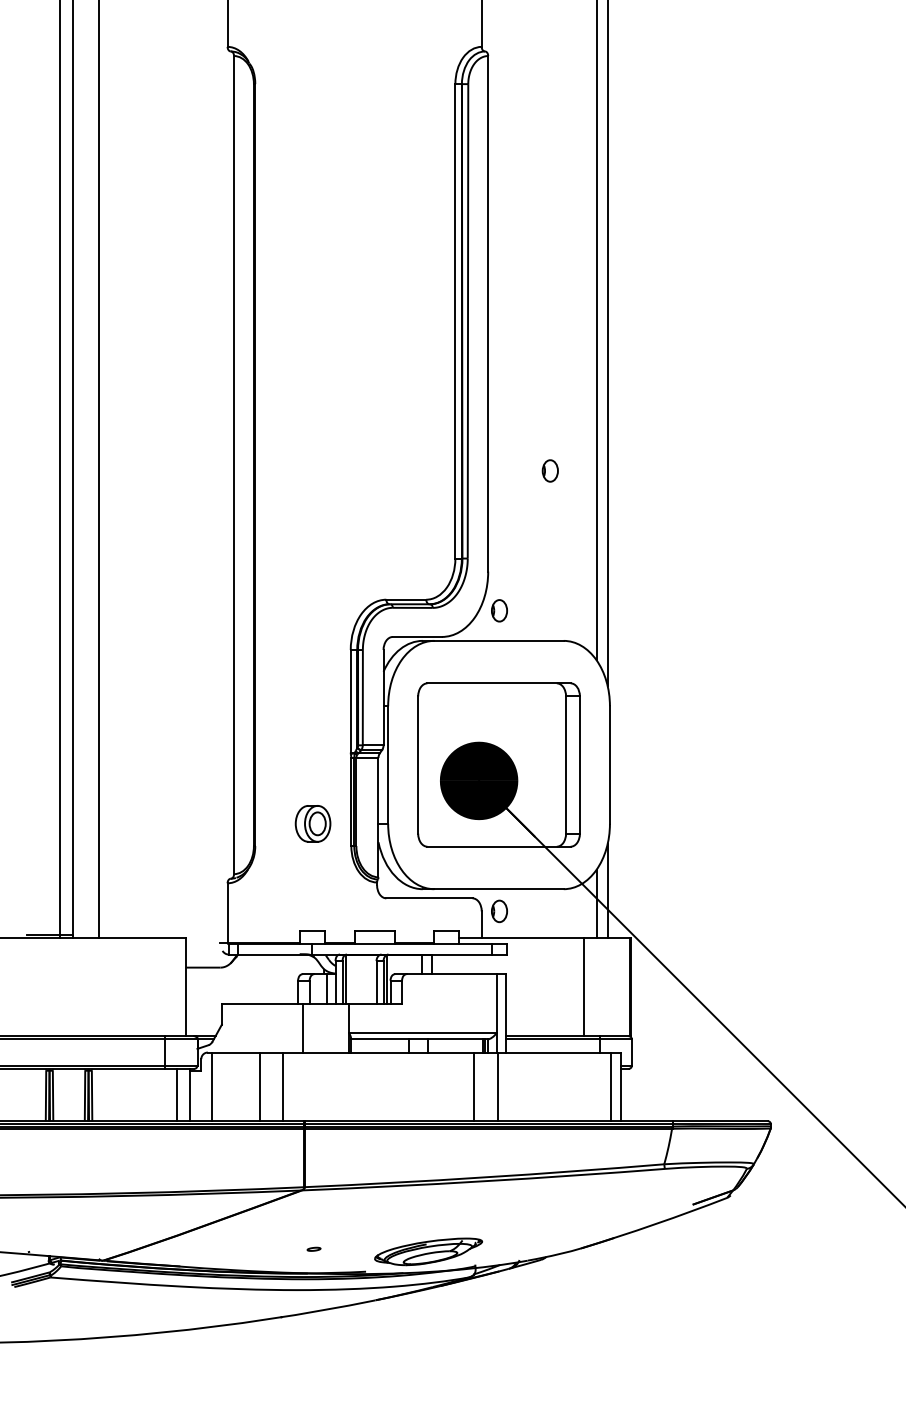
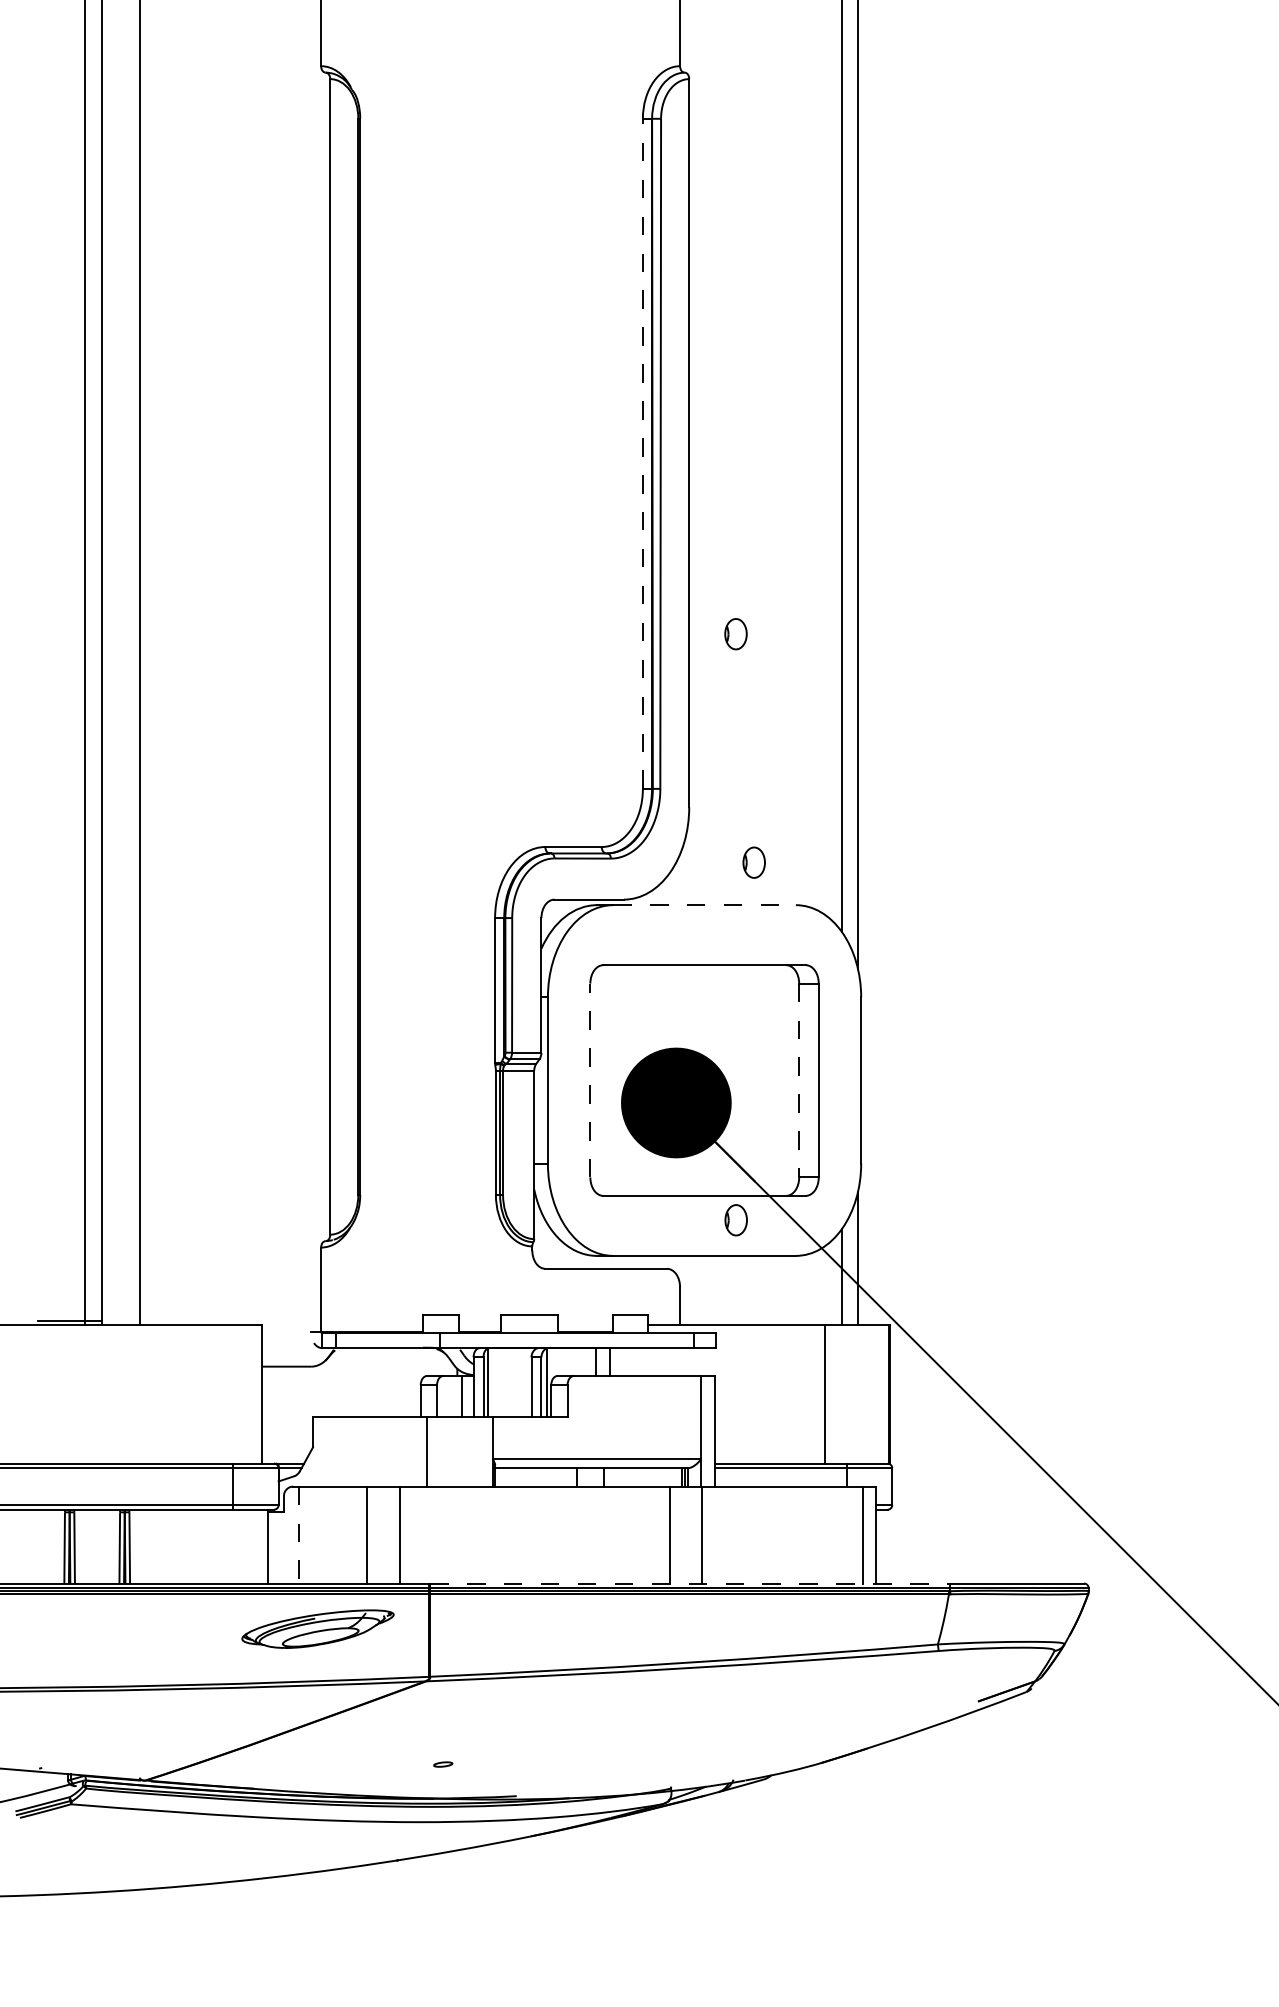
line: (455, 321) -> (642, 453), solid -> dashed
part: (549, 471) -> (735, 634), moved
part: (499, 610) -> (753, 862), moved
line: (499, 641) -> (705, 905), solid -> dashed
line: (418, 765) -> (590, 1080), solid -> dashed
line: (566, 765) -> (799, 1080), solid -> dashed
part: (312, 823) -> (441, 1163), removed
part: (499, 911) -> (735, 1220), moved
line: (212, 1087) -> (299, 1535), solid -> dashed
line: (176, 1094) -> (249, 1546), removed
line: (489, 1121) -> (690, 1583), solid -> dashed
part: (428, 1251) -> (317, 1628), moved

